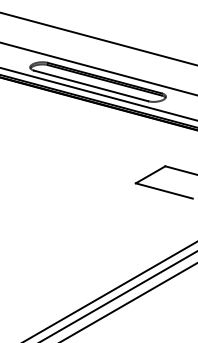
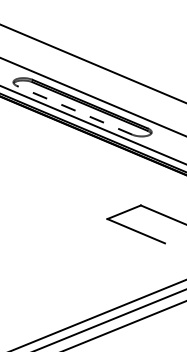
line: (90, 85) -> (74, 109), solid -> dashed

